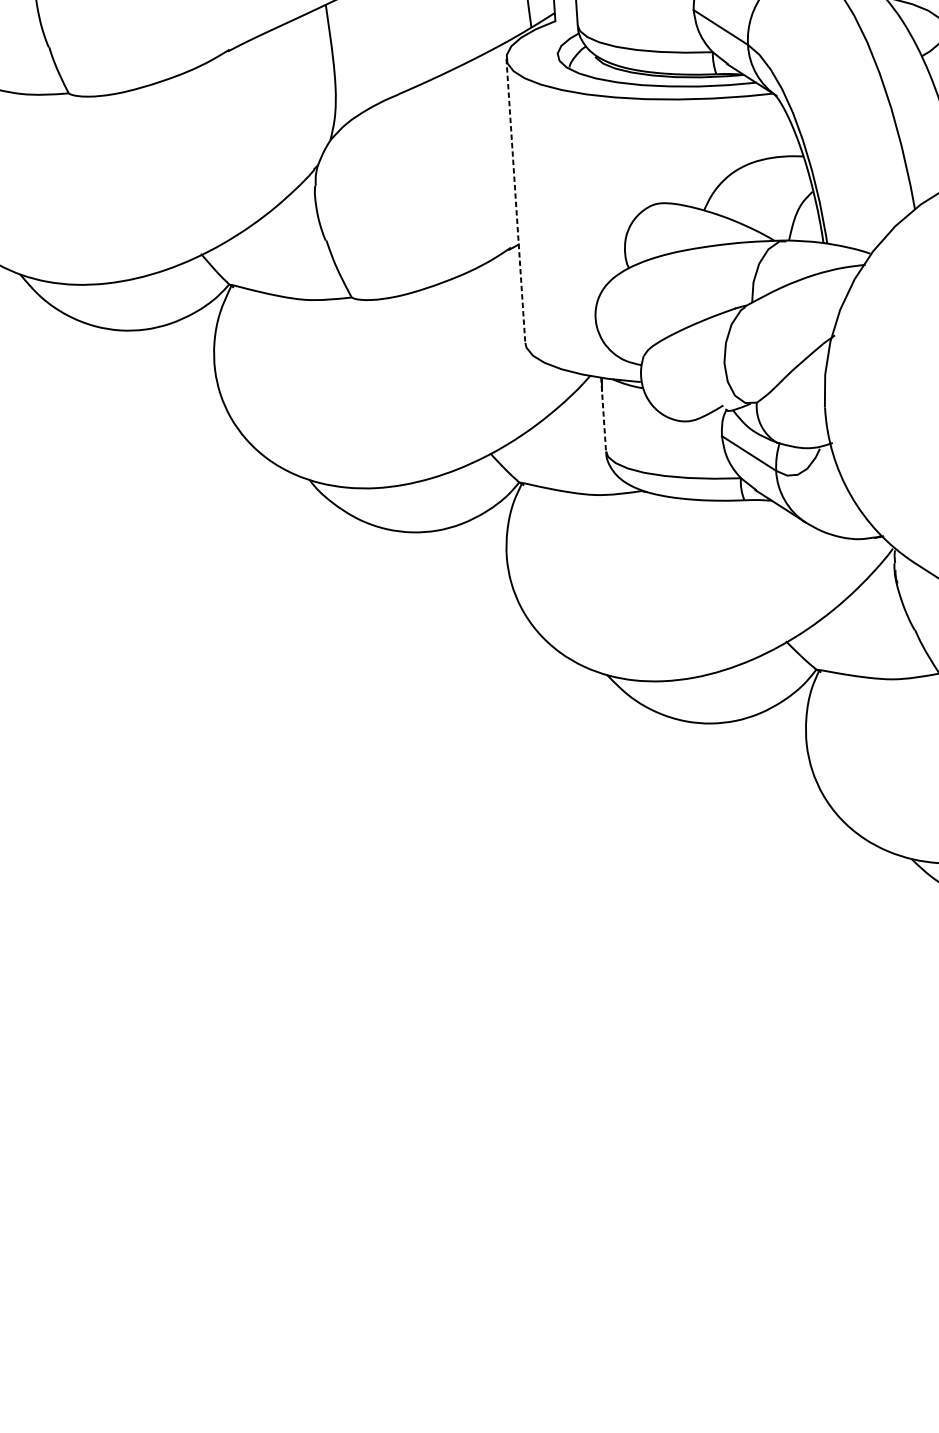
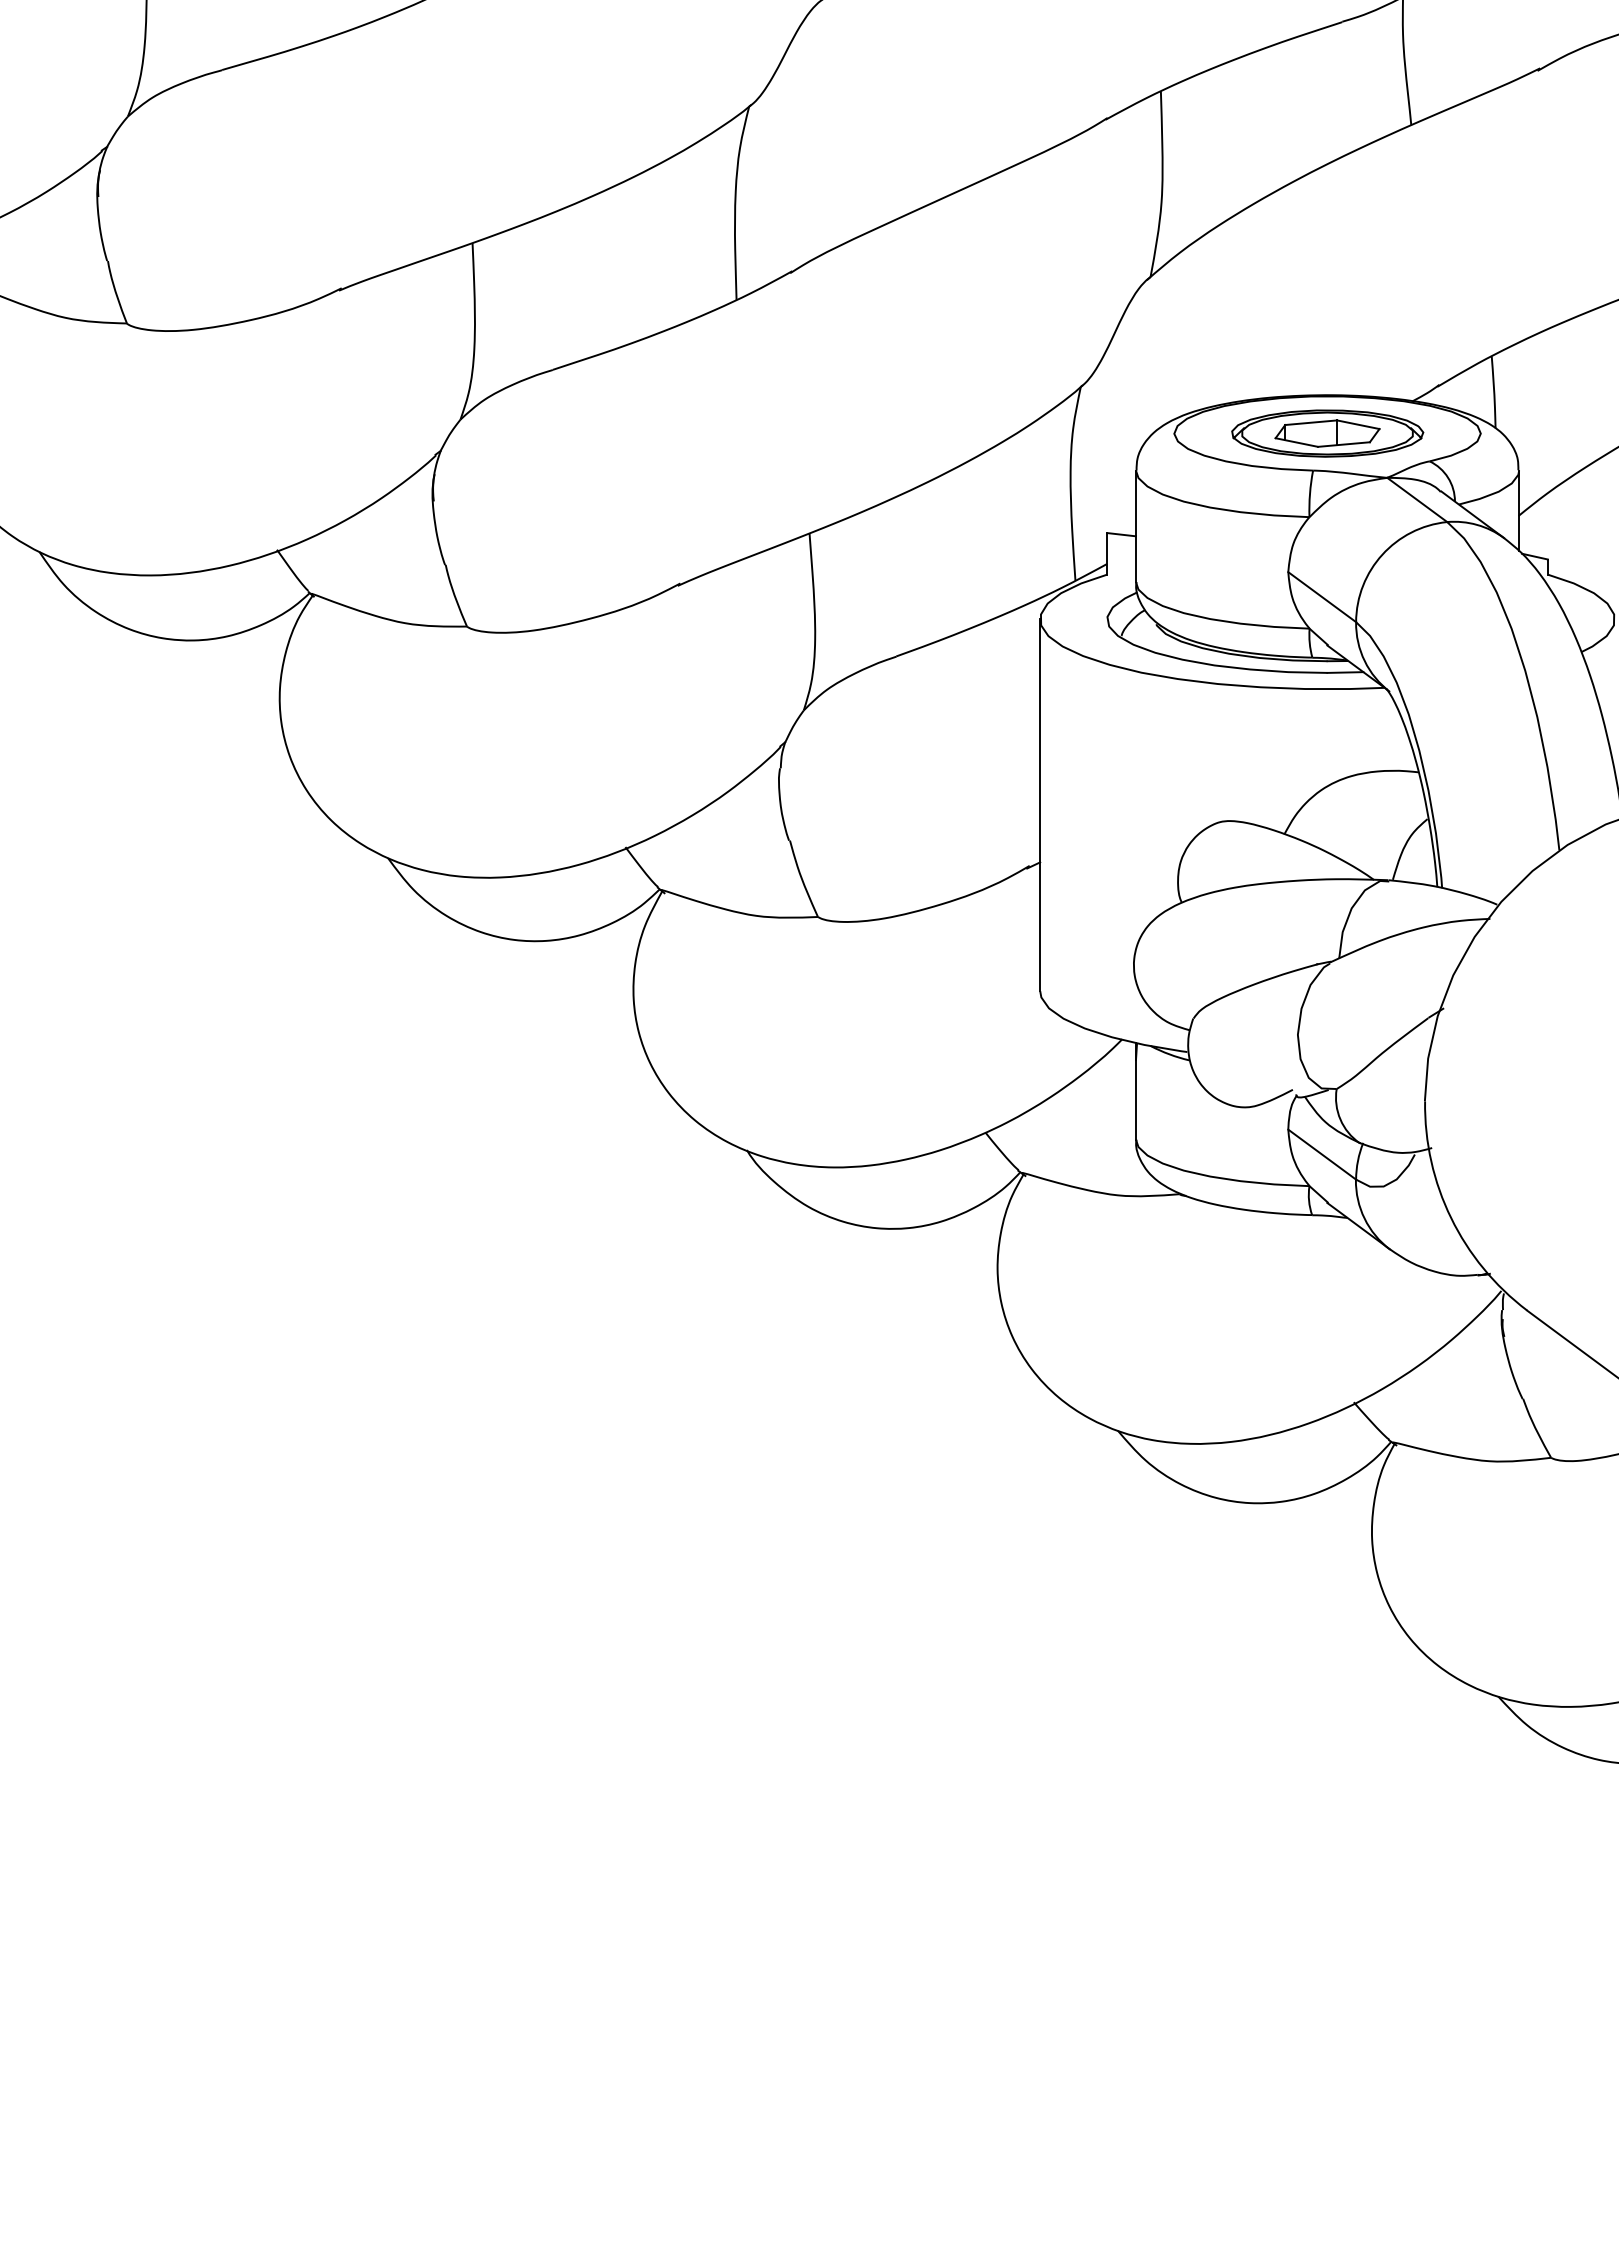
line: (516, 201) -> (1040, 805), dashed -> solid
line: (603, 414) -> (1135, 1091), dashed -> solid

